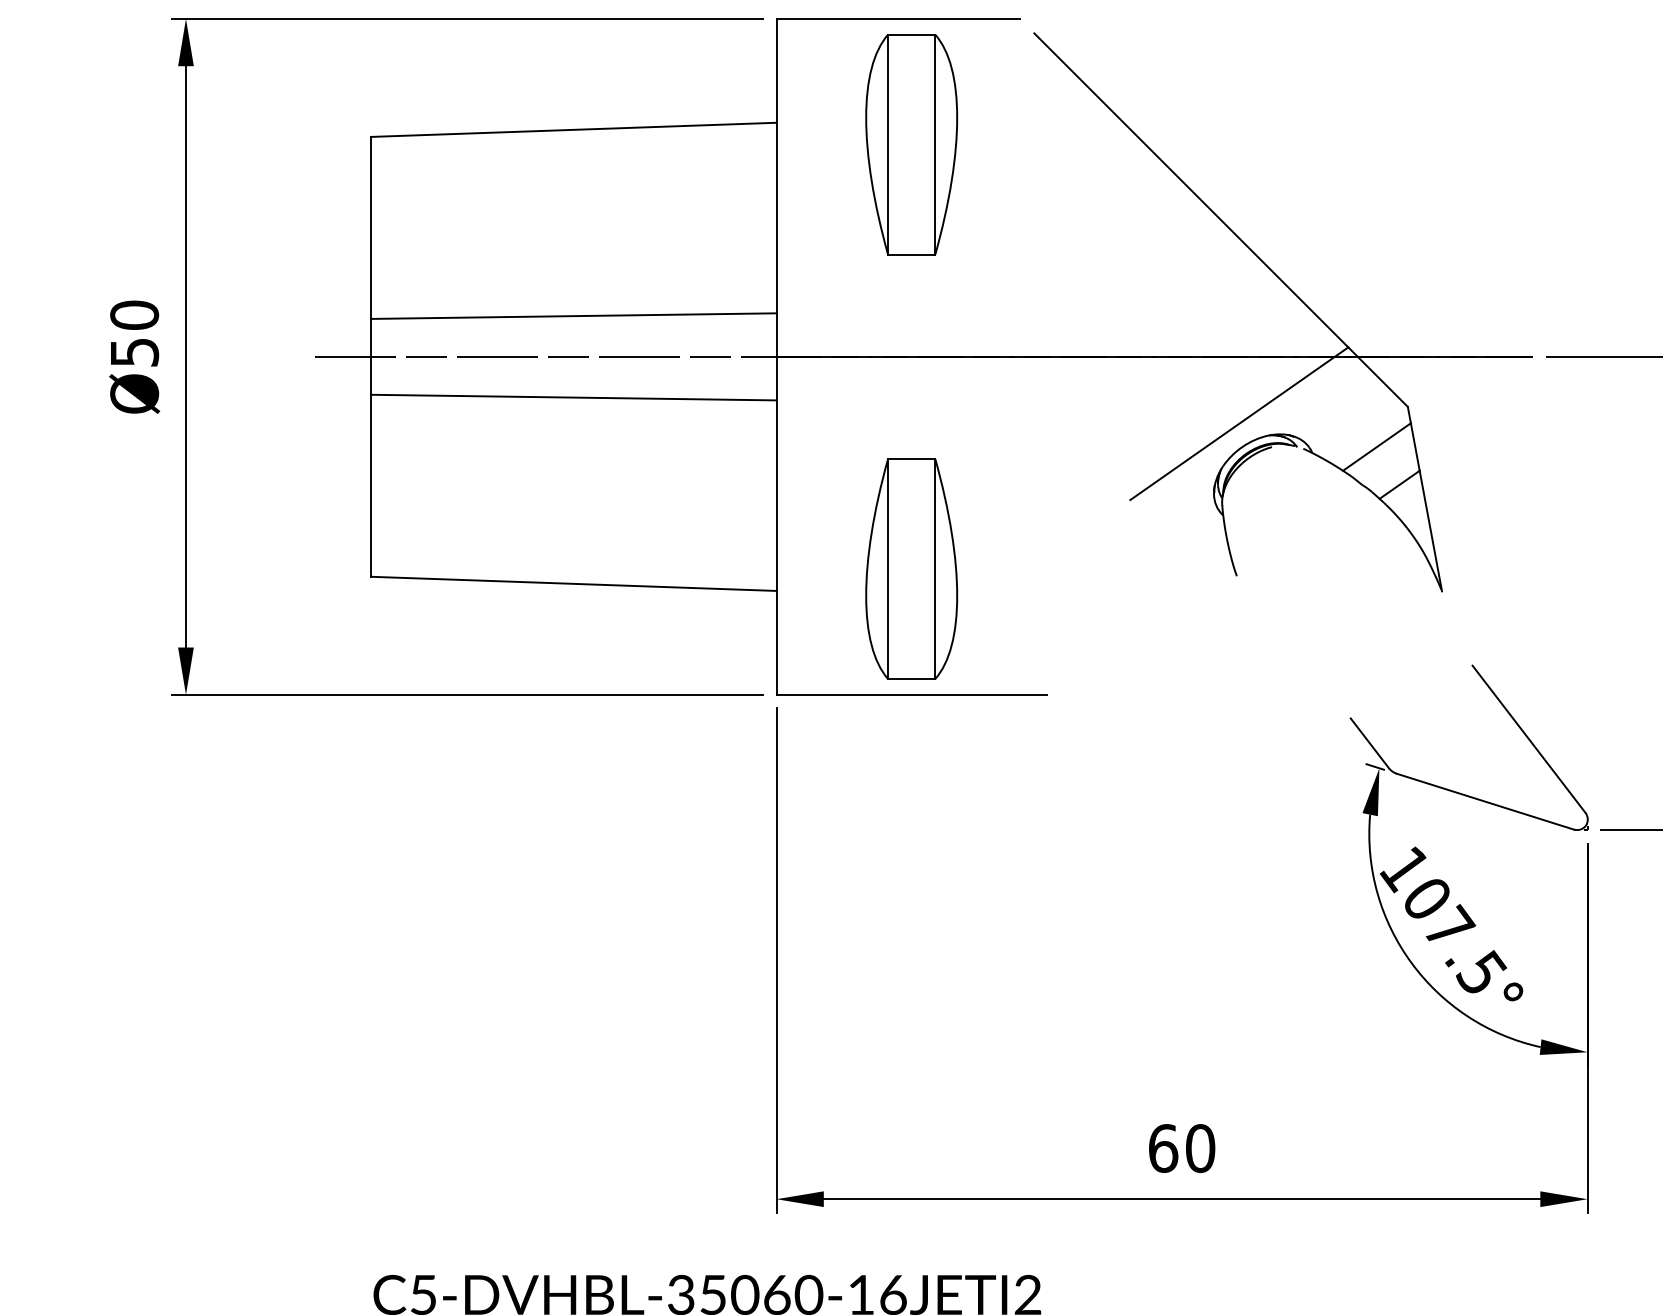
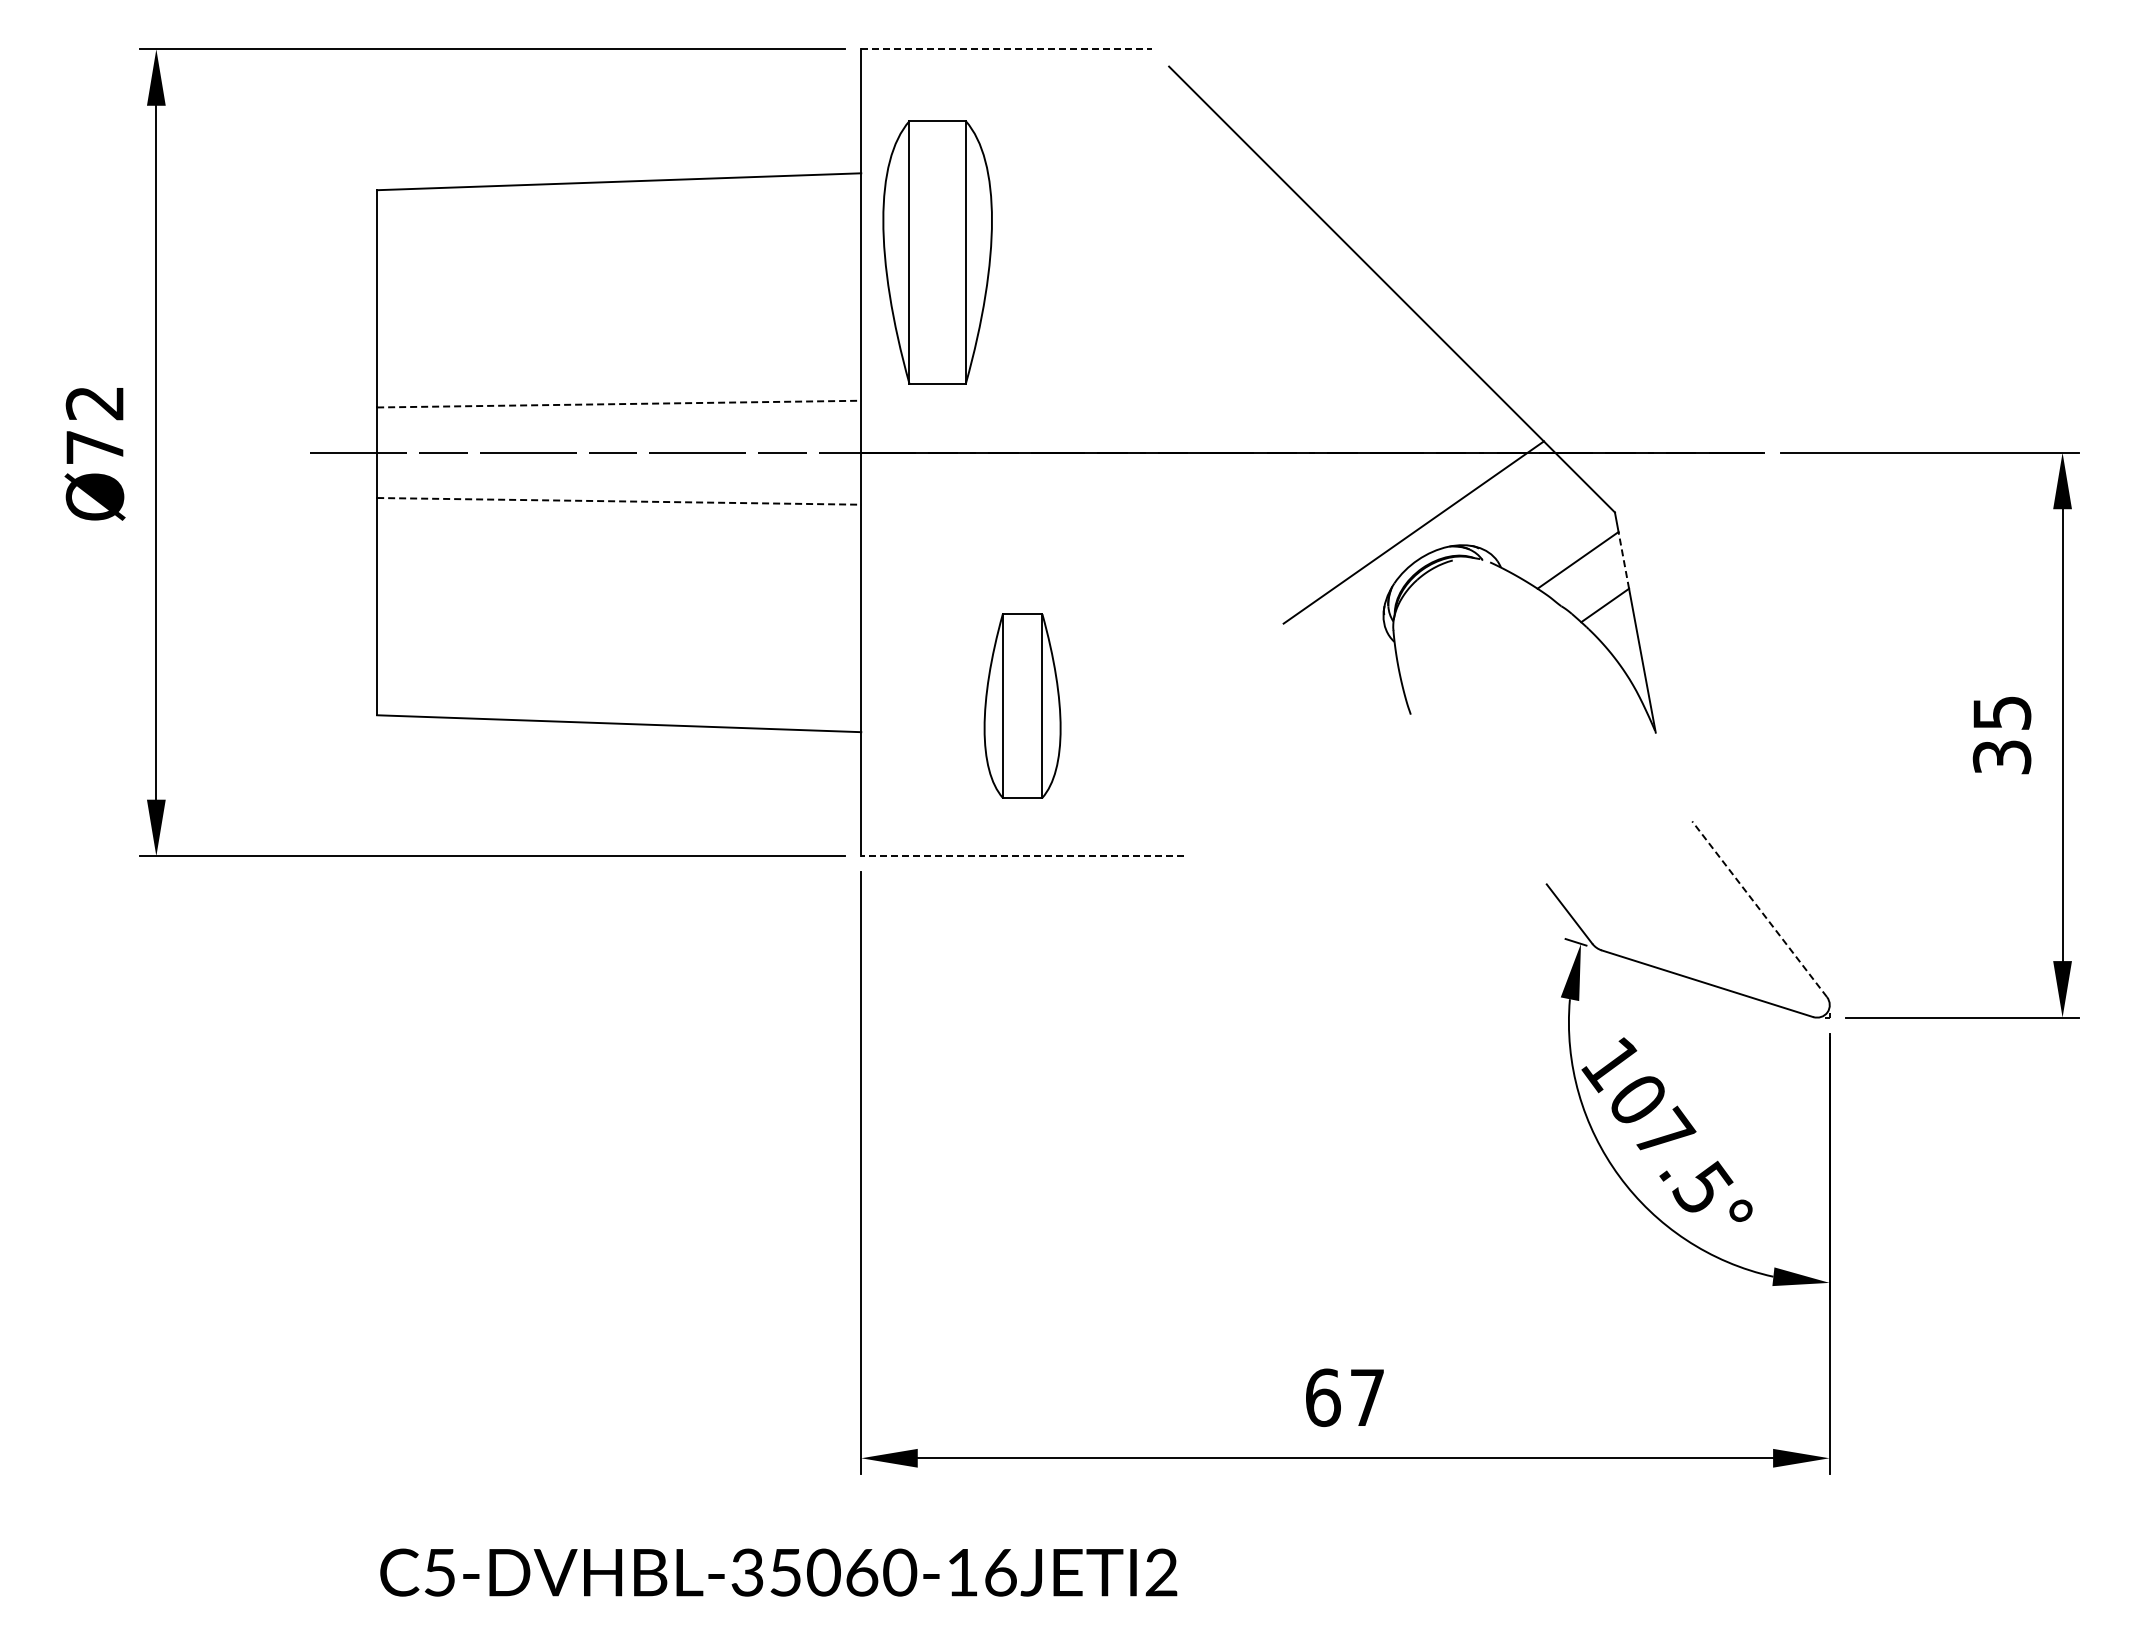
line: (898, 19) -> (1007, 49), solid -> dashed
part: (911, 144) -> (937, 252), moved
line: (573, 316) -> (619, 404), solid -> dashed
text: (134, 333) -> (94, 424), Ø50 -> Ø72
line: (573, 397) -> (619, 501), solid -> dashed
line: (1415, 447) -> (1623, 560), solid -> dashed
part: (911, 568) -> (1022, 705), size x0.7
line: (911, 695) -> (1022, 856), solid -> dashed
line: (1528, 739) -> (1759, 909), solid -> dashed
text: (1200, 1148) -> (1367, 1397), 60 -> 67

